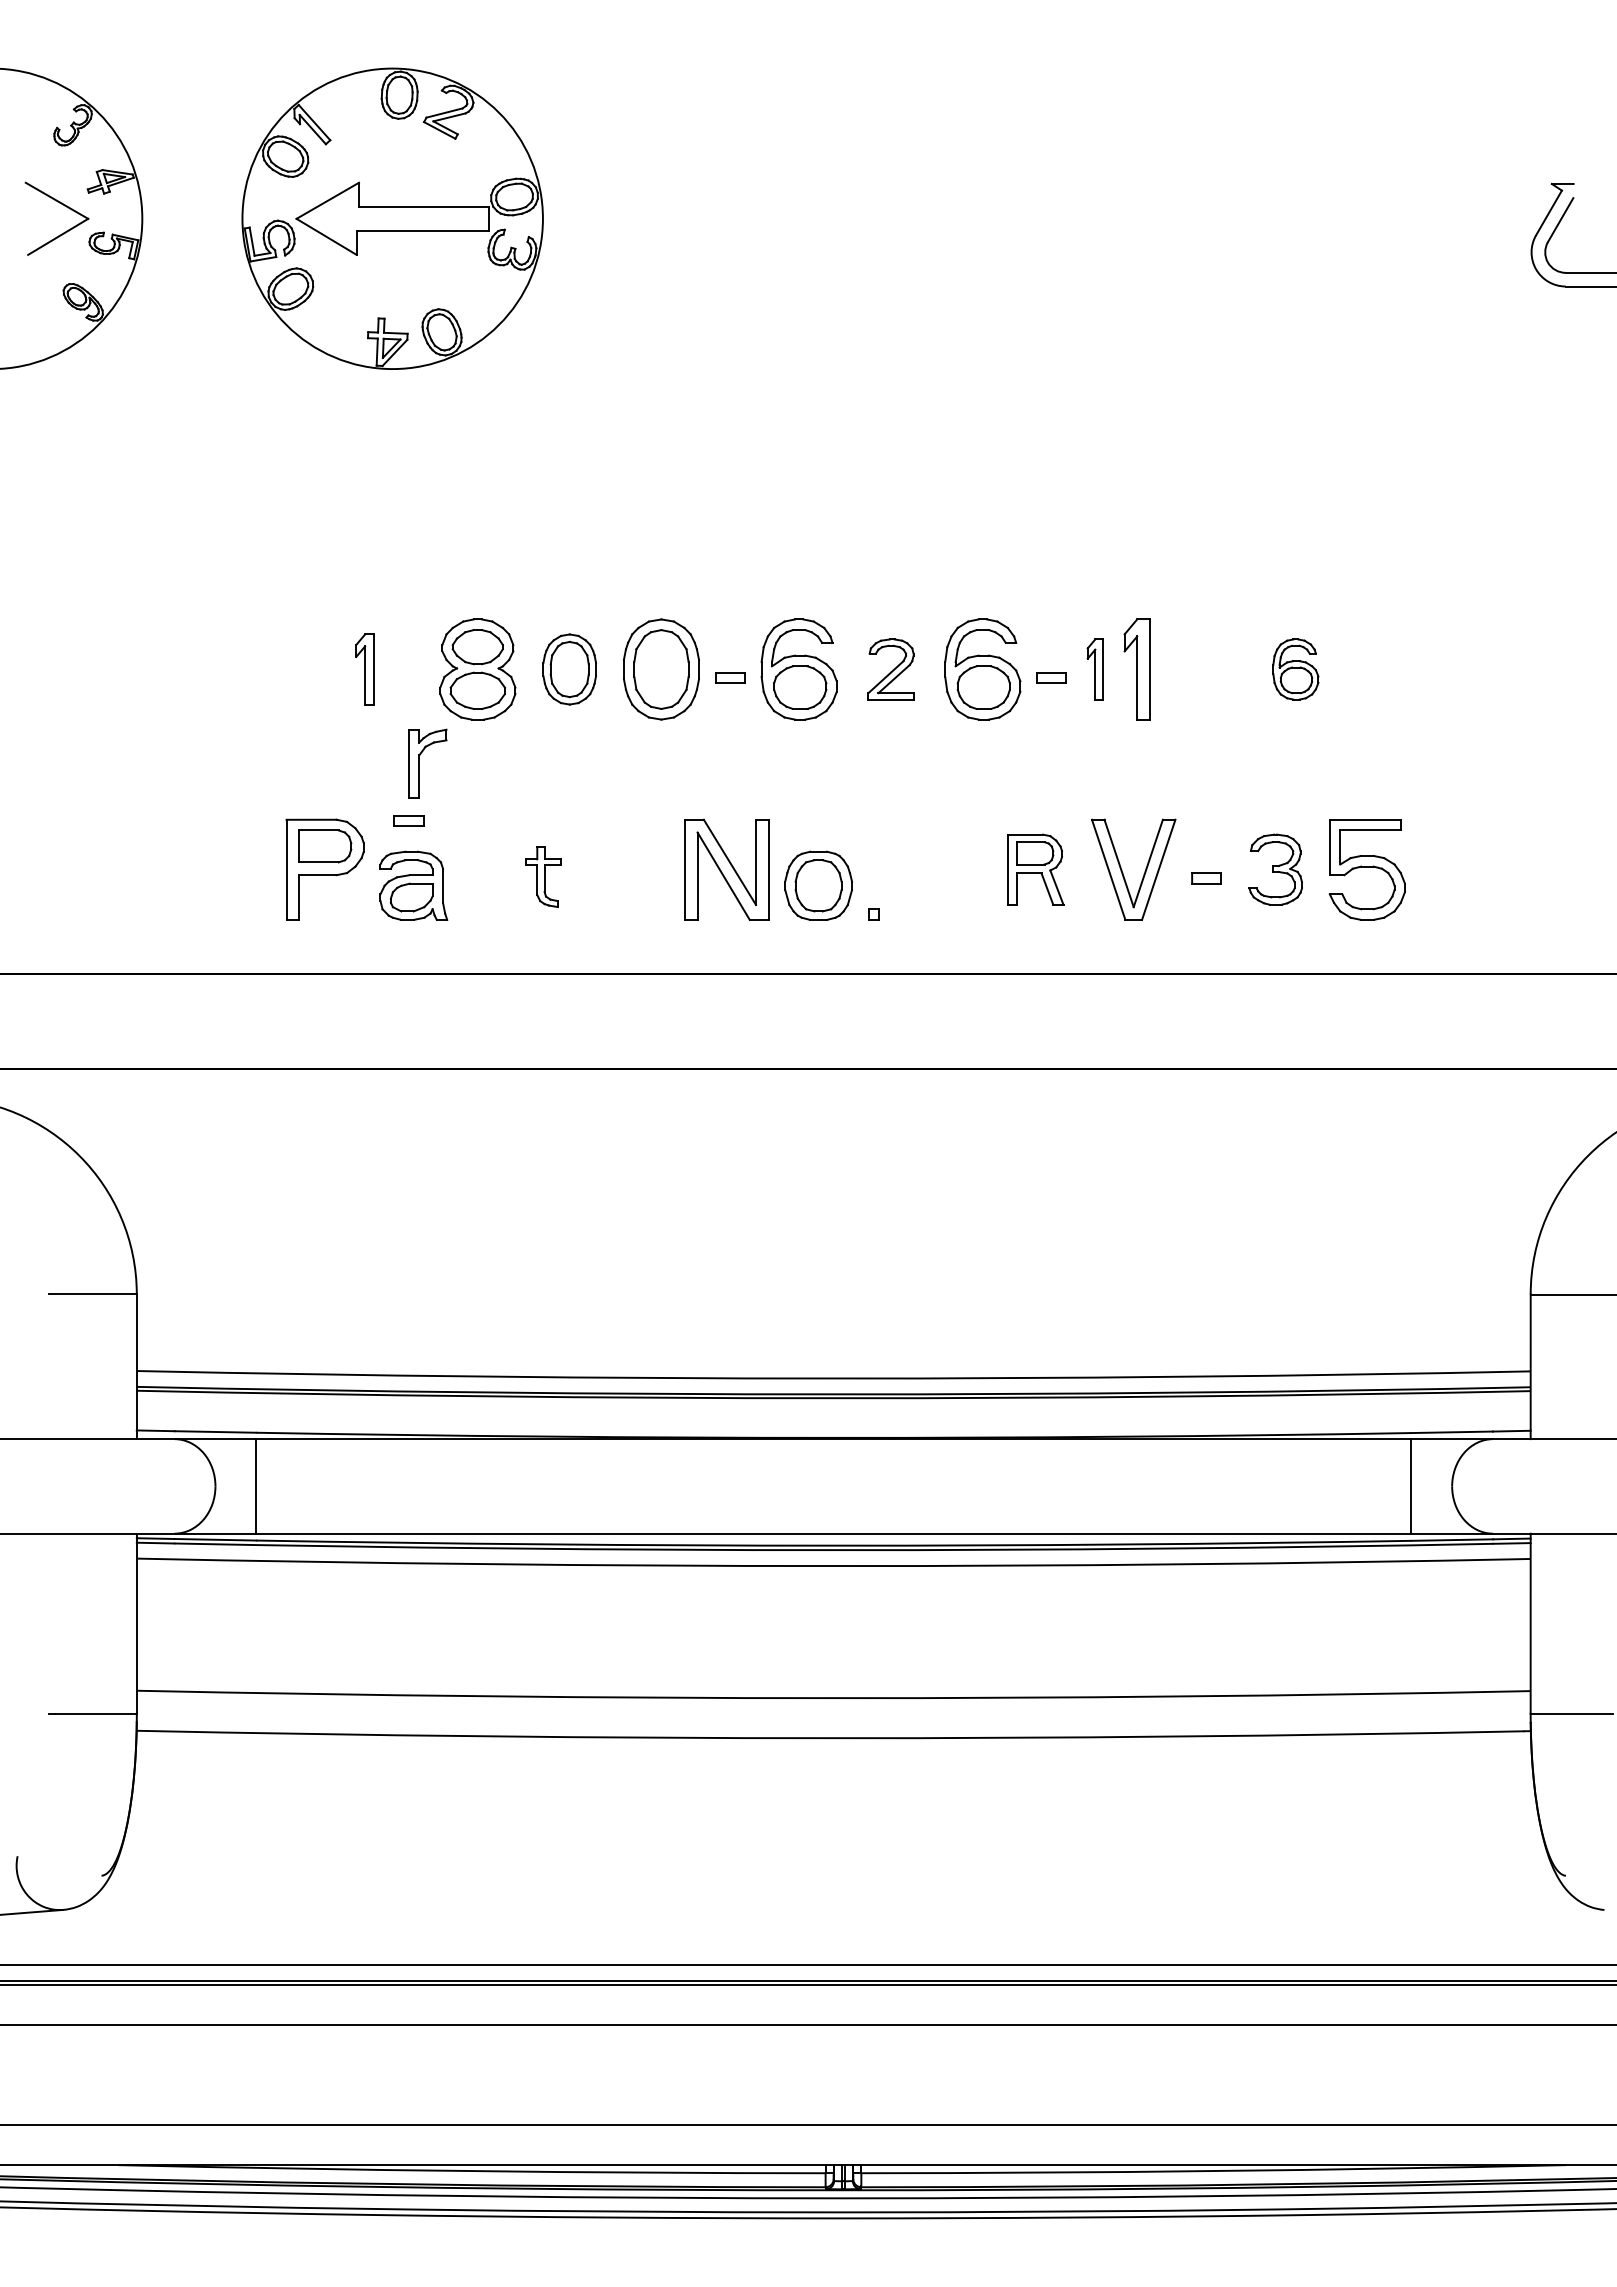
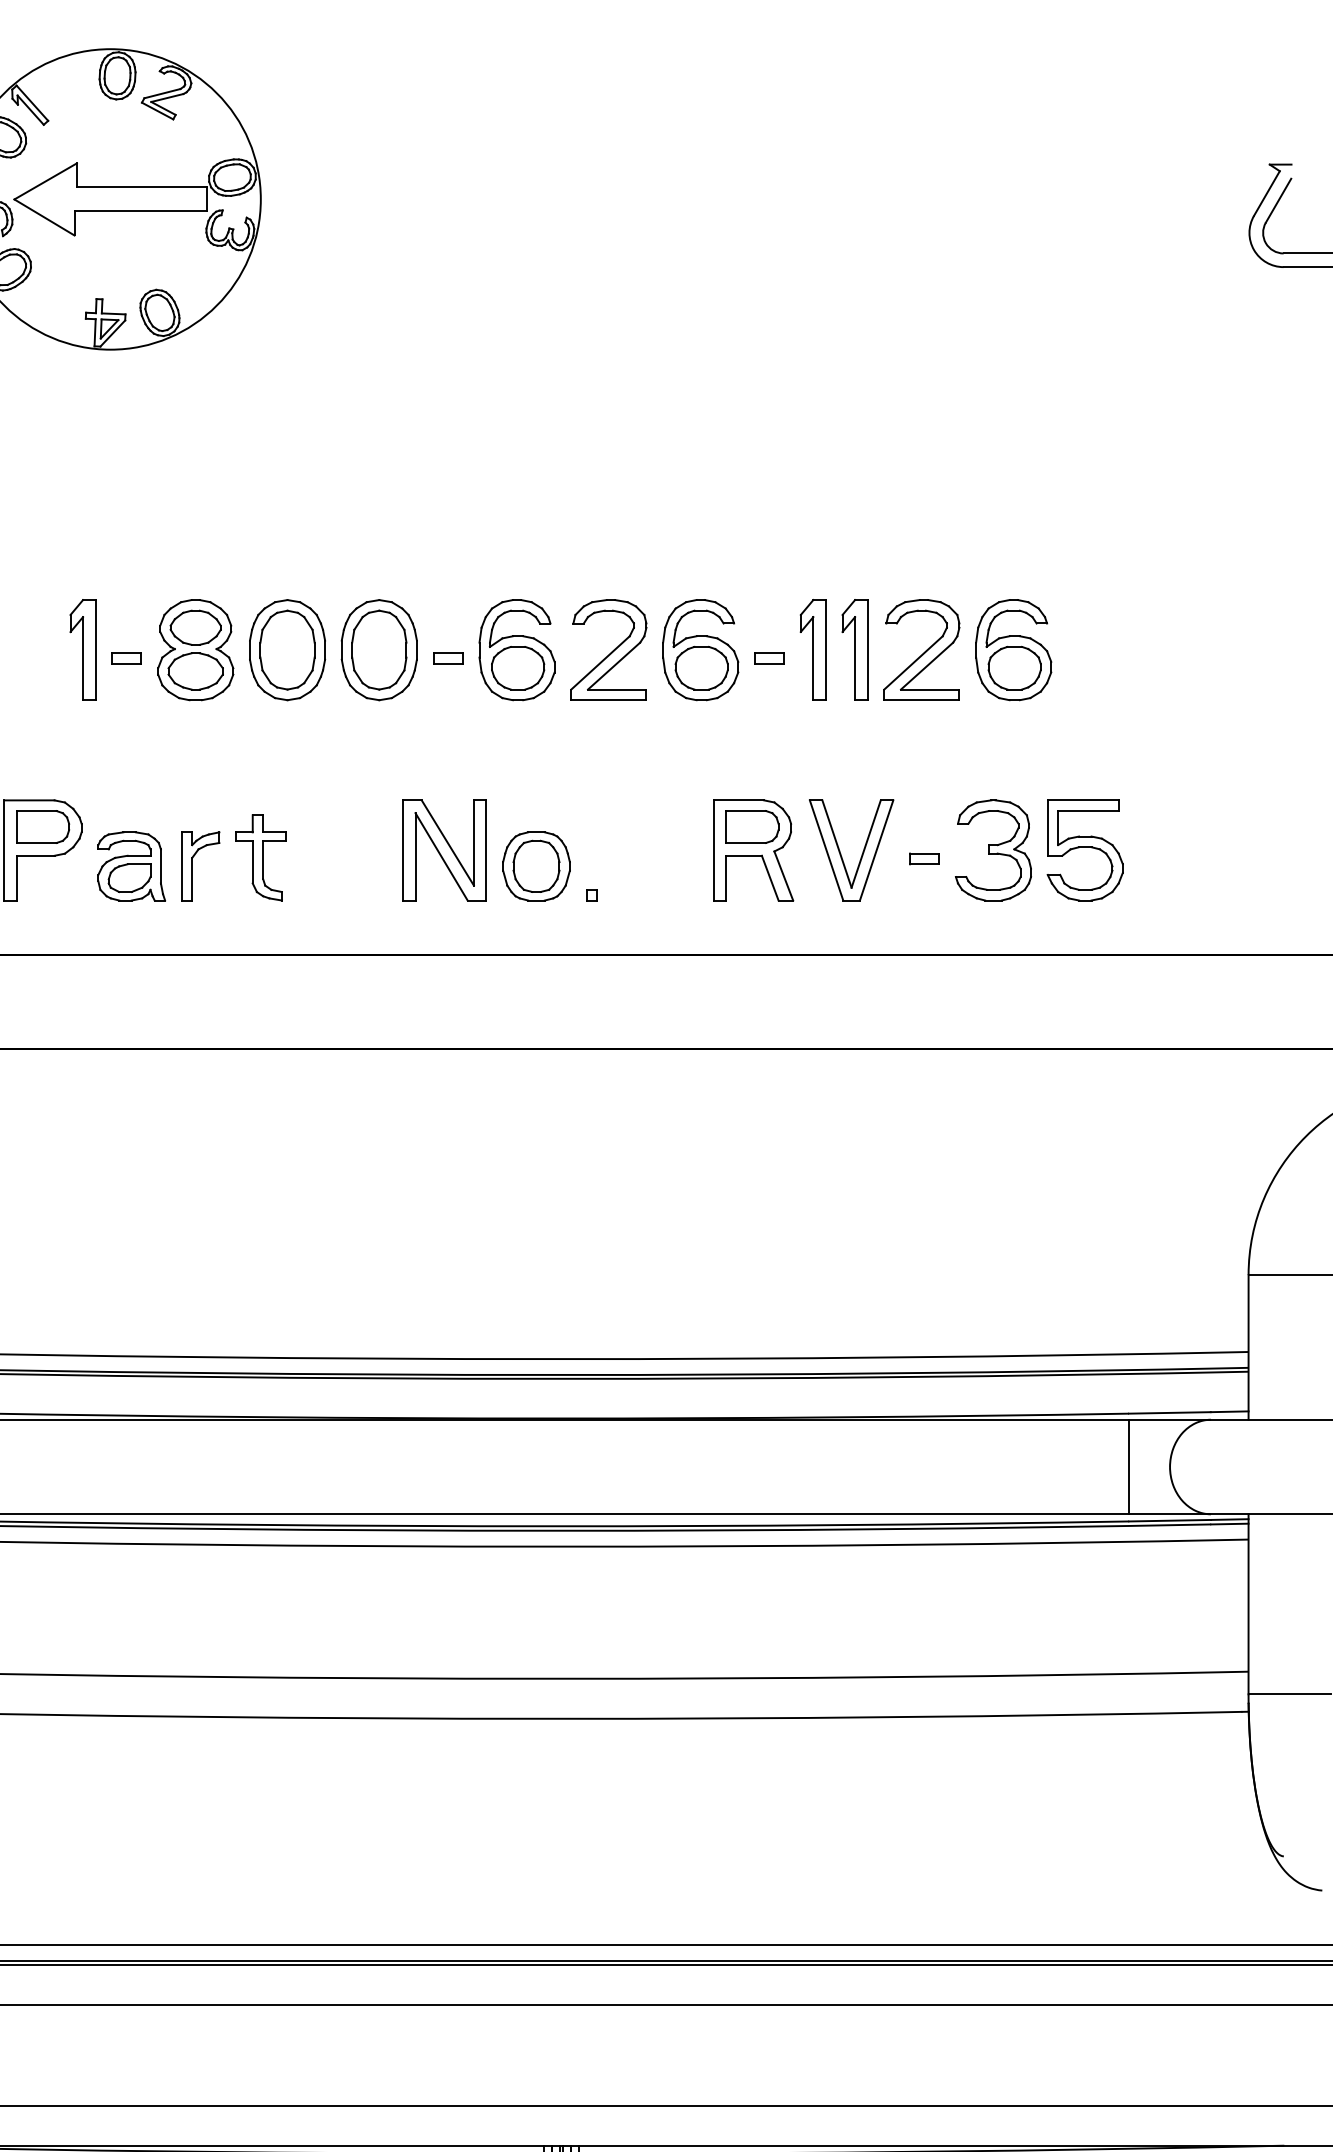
part: (364, 669) -> (82, 650), size x1.43
part: (569, 669) -> (287, 650), size x1.43
part: (890, 669) -> (608, 650), size x1.67
part: (1094, 669) -> (812, 650), size x1.67
part: (1203, 669) -> (921, 650), added
part: (1295, 669) -> (1013, 650), size x1.67
part: (419, 763) -> (192, 866), moved
part: (408, 820) -> (126, 658), moved
part: (1035, 869) -> (753, 850), size x1.43
part: (1275, 869) -> (993, 850), size x1.43
part: (542, 876) -> (260, 857), size x1.43

